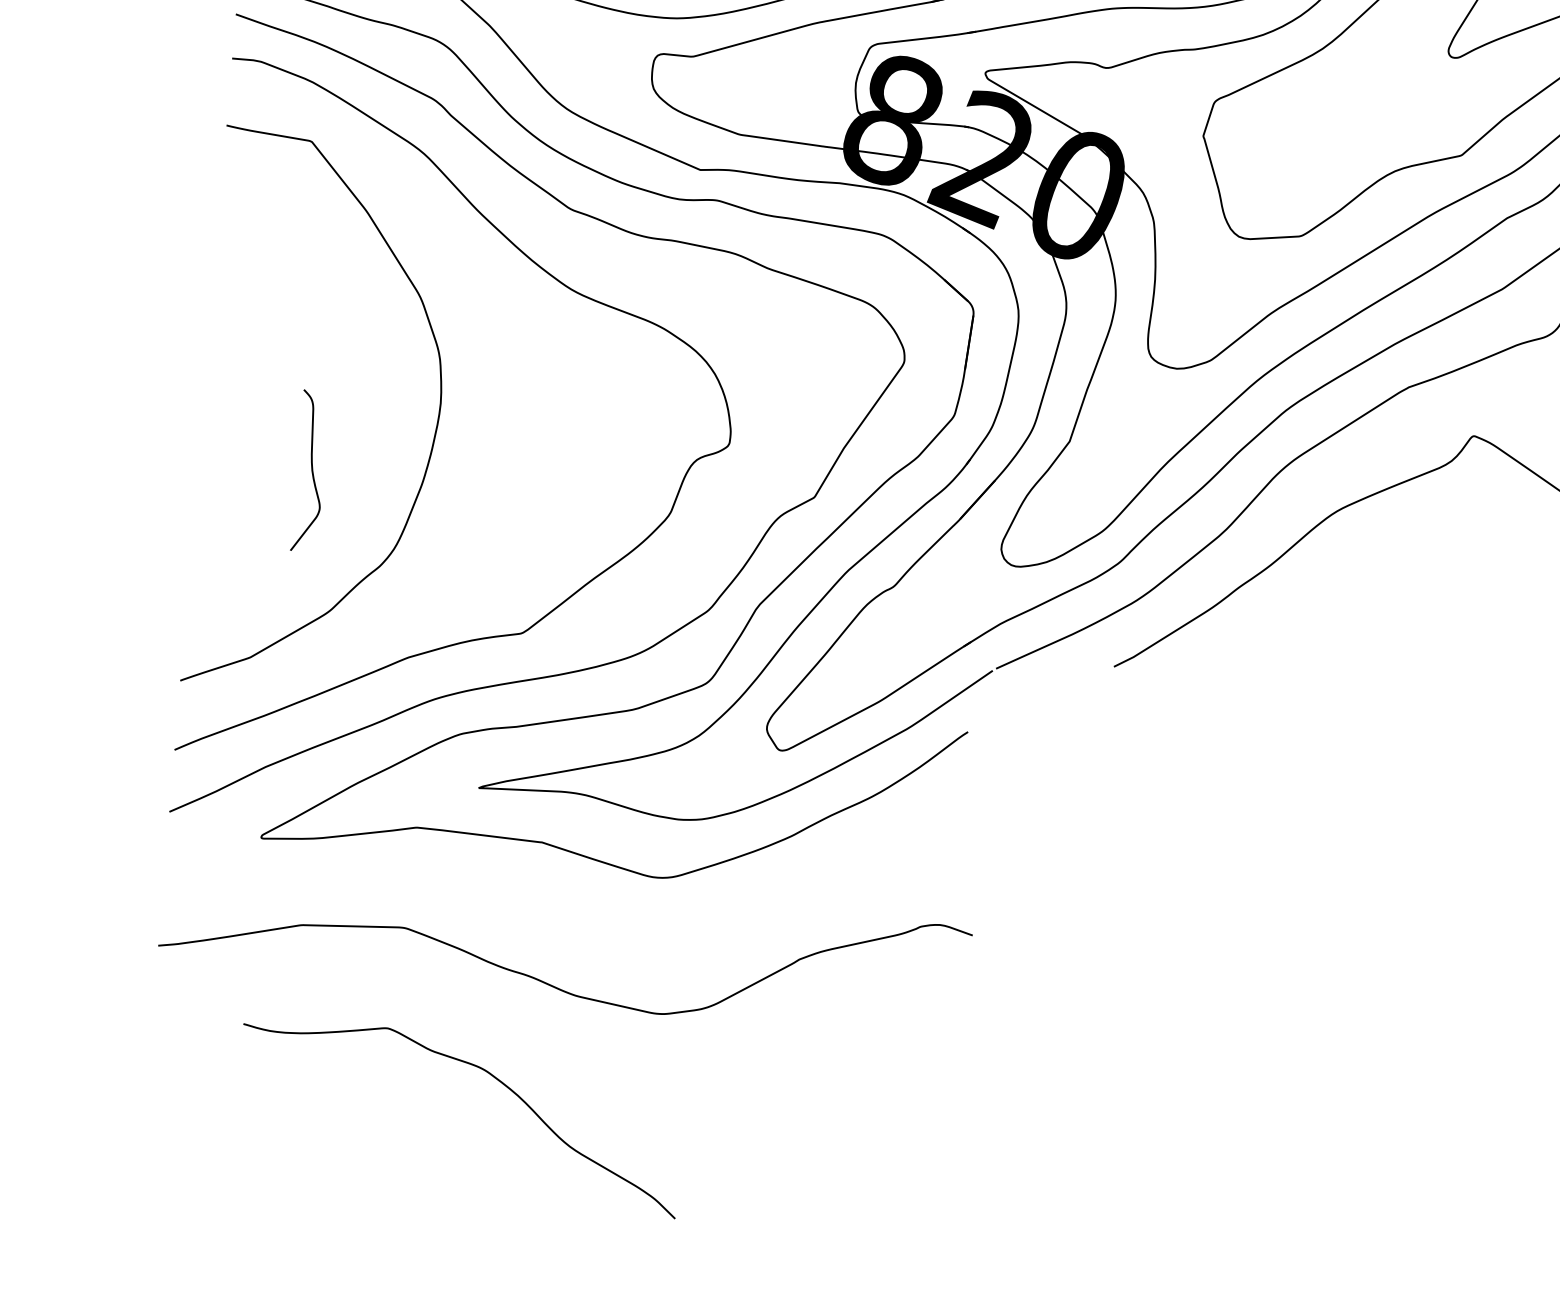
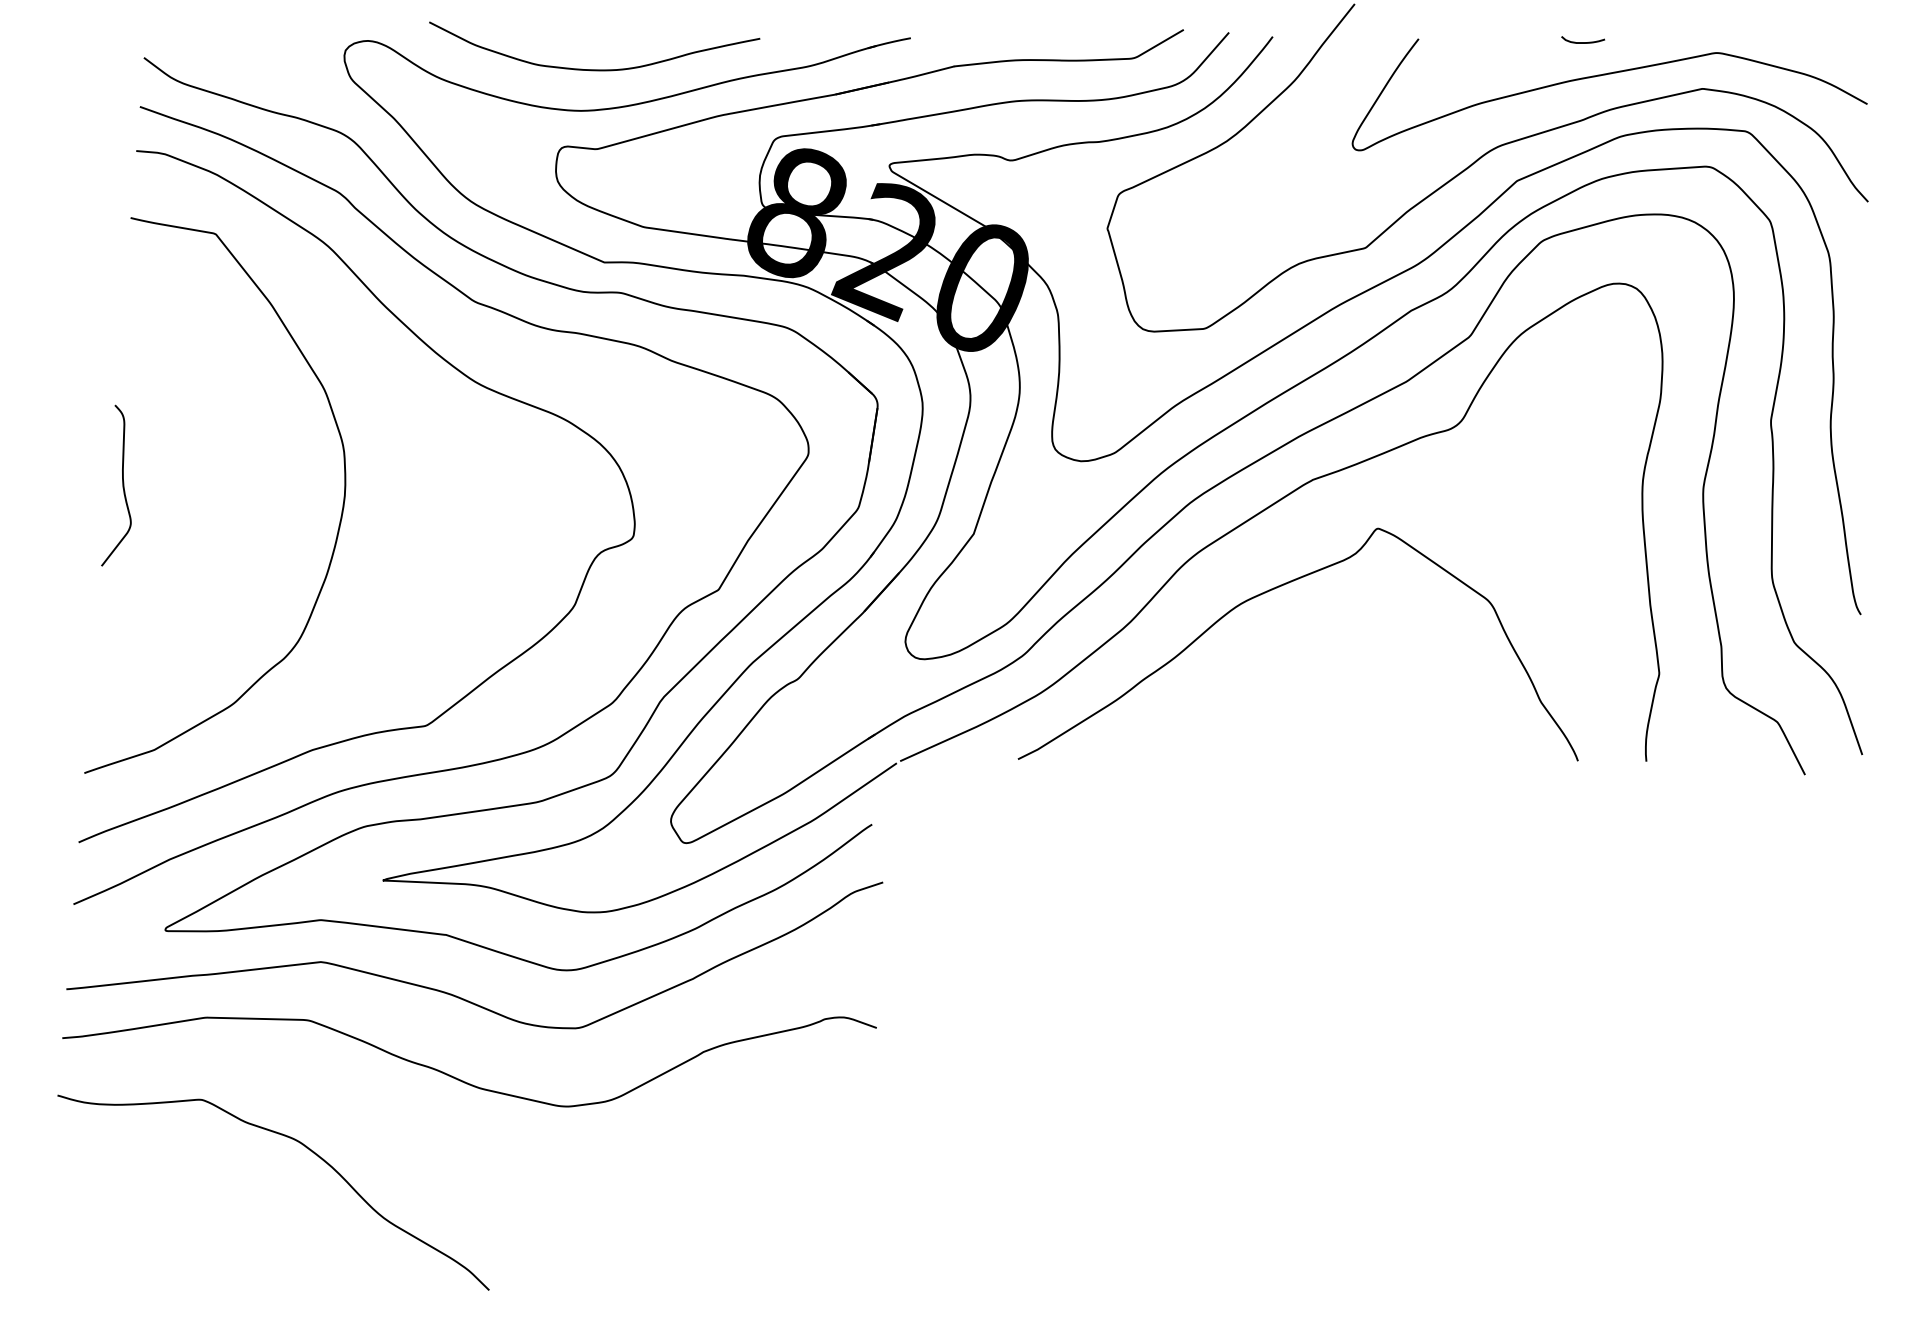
curve: (311, 470) -> (122, 485), moved
curve: (555, 904) -> (459, 996), added
curve: (492, 1077) -> (306, 1148), moved

